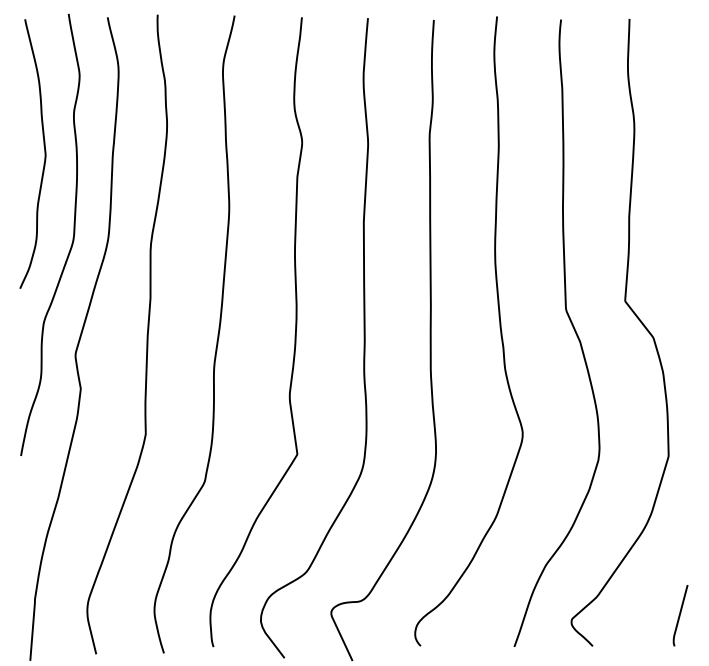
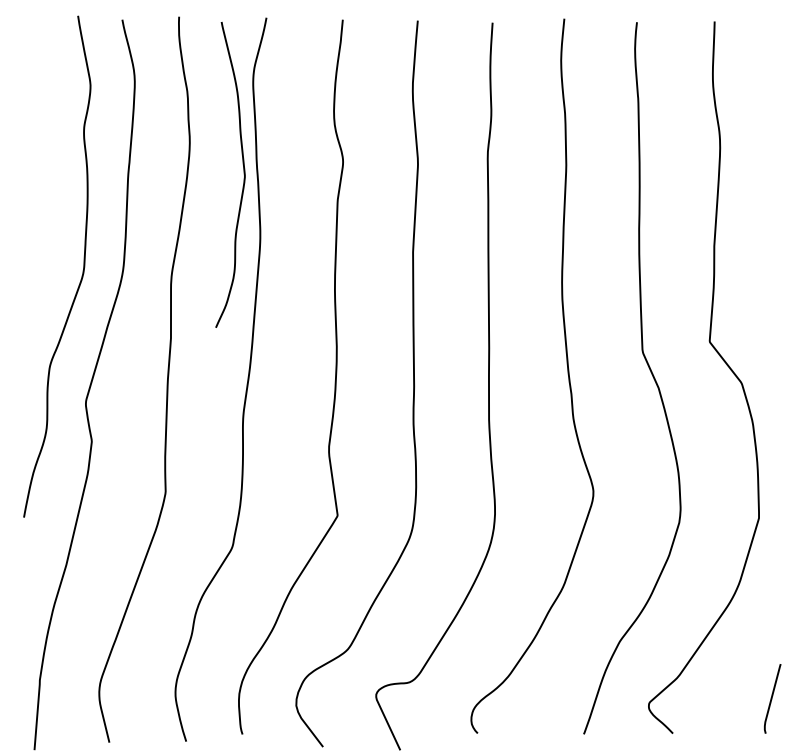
curve: (44, 153) -> (243, 174), moved

